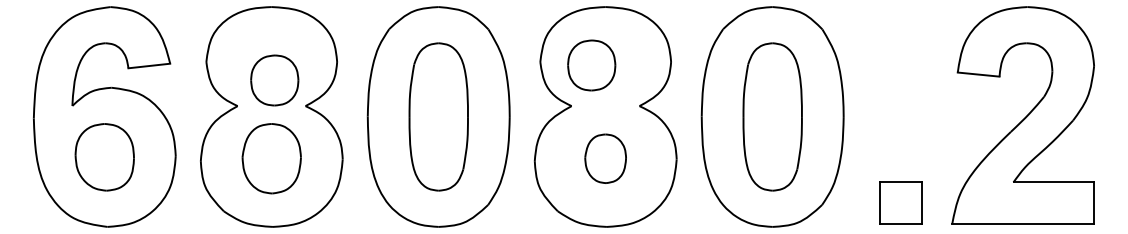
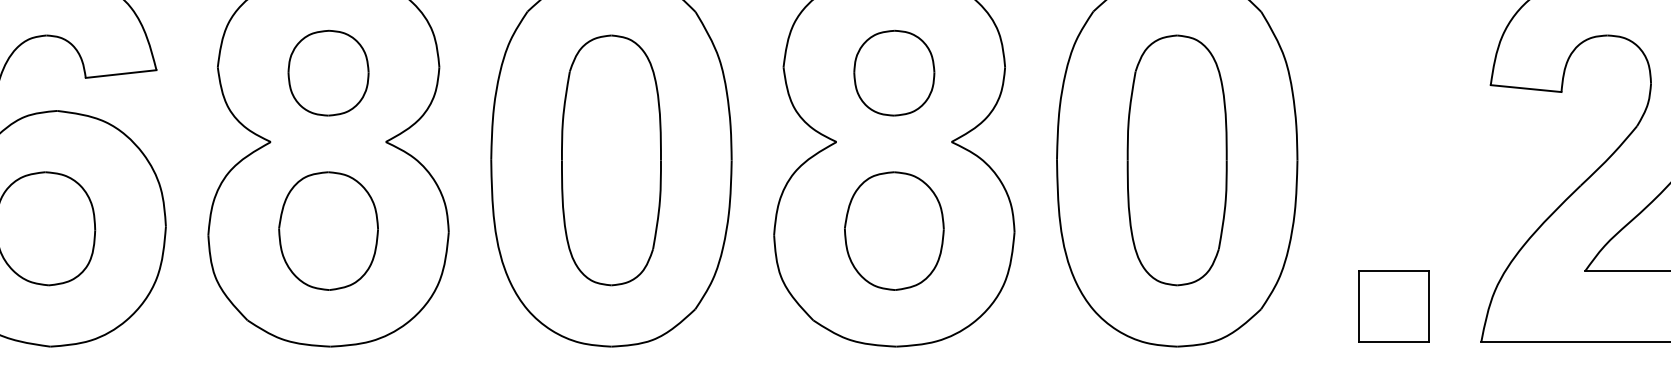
part: (591, 65) -> (893, 73), moved
part: (274, 80) -> (328, 73), moved
part: (605, 158) -> (893, 230), size x1.43

